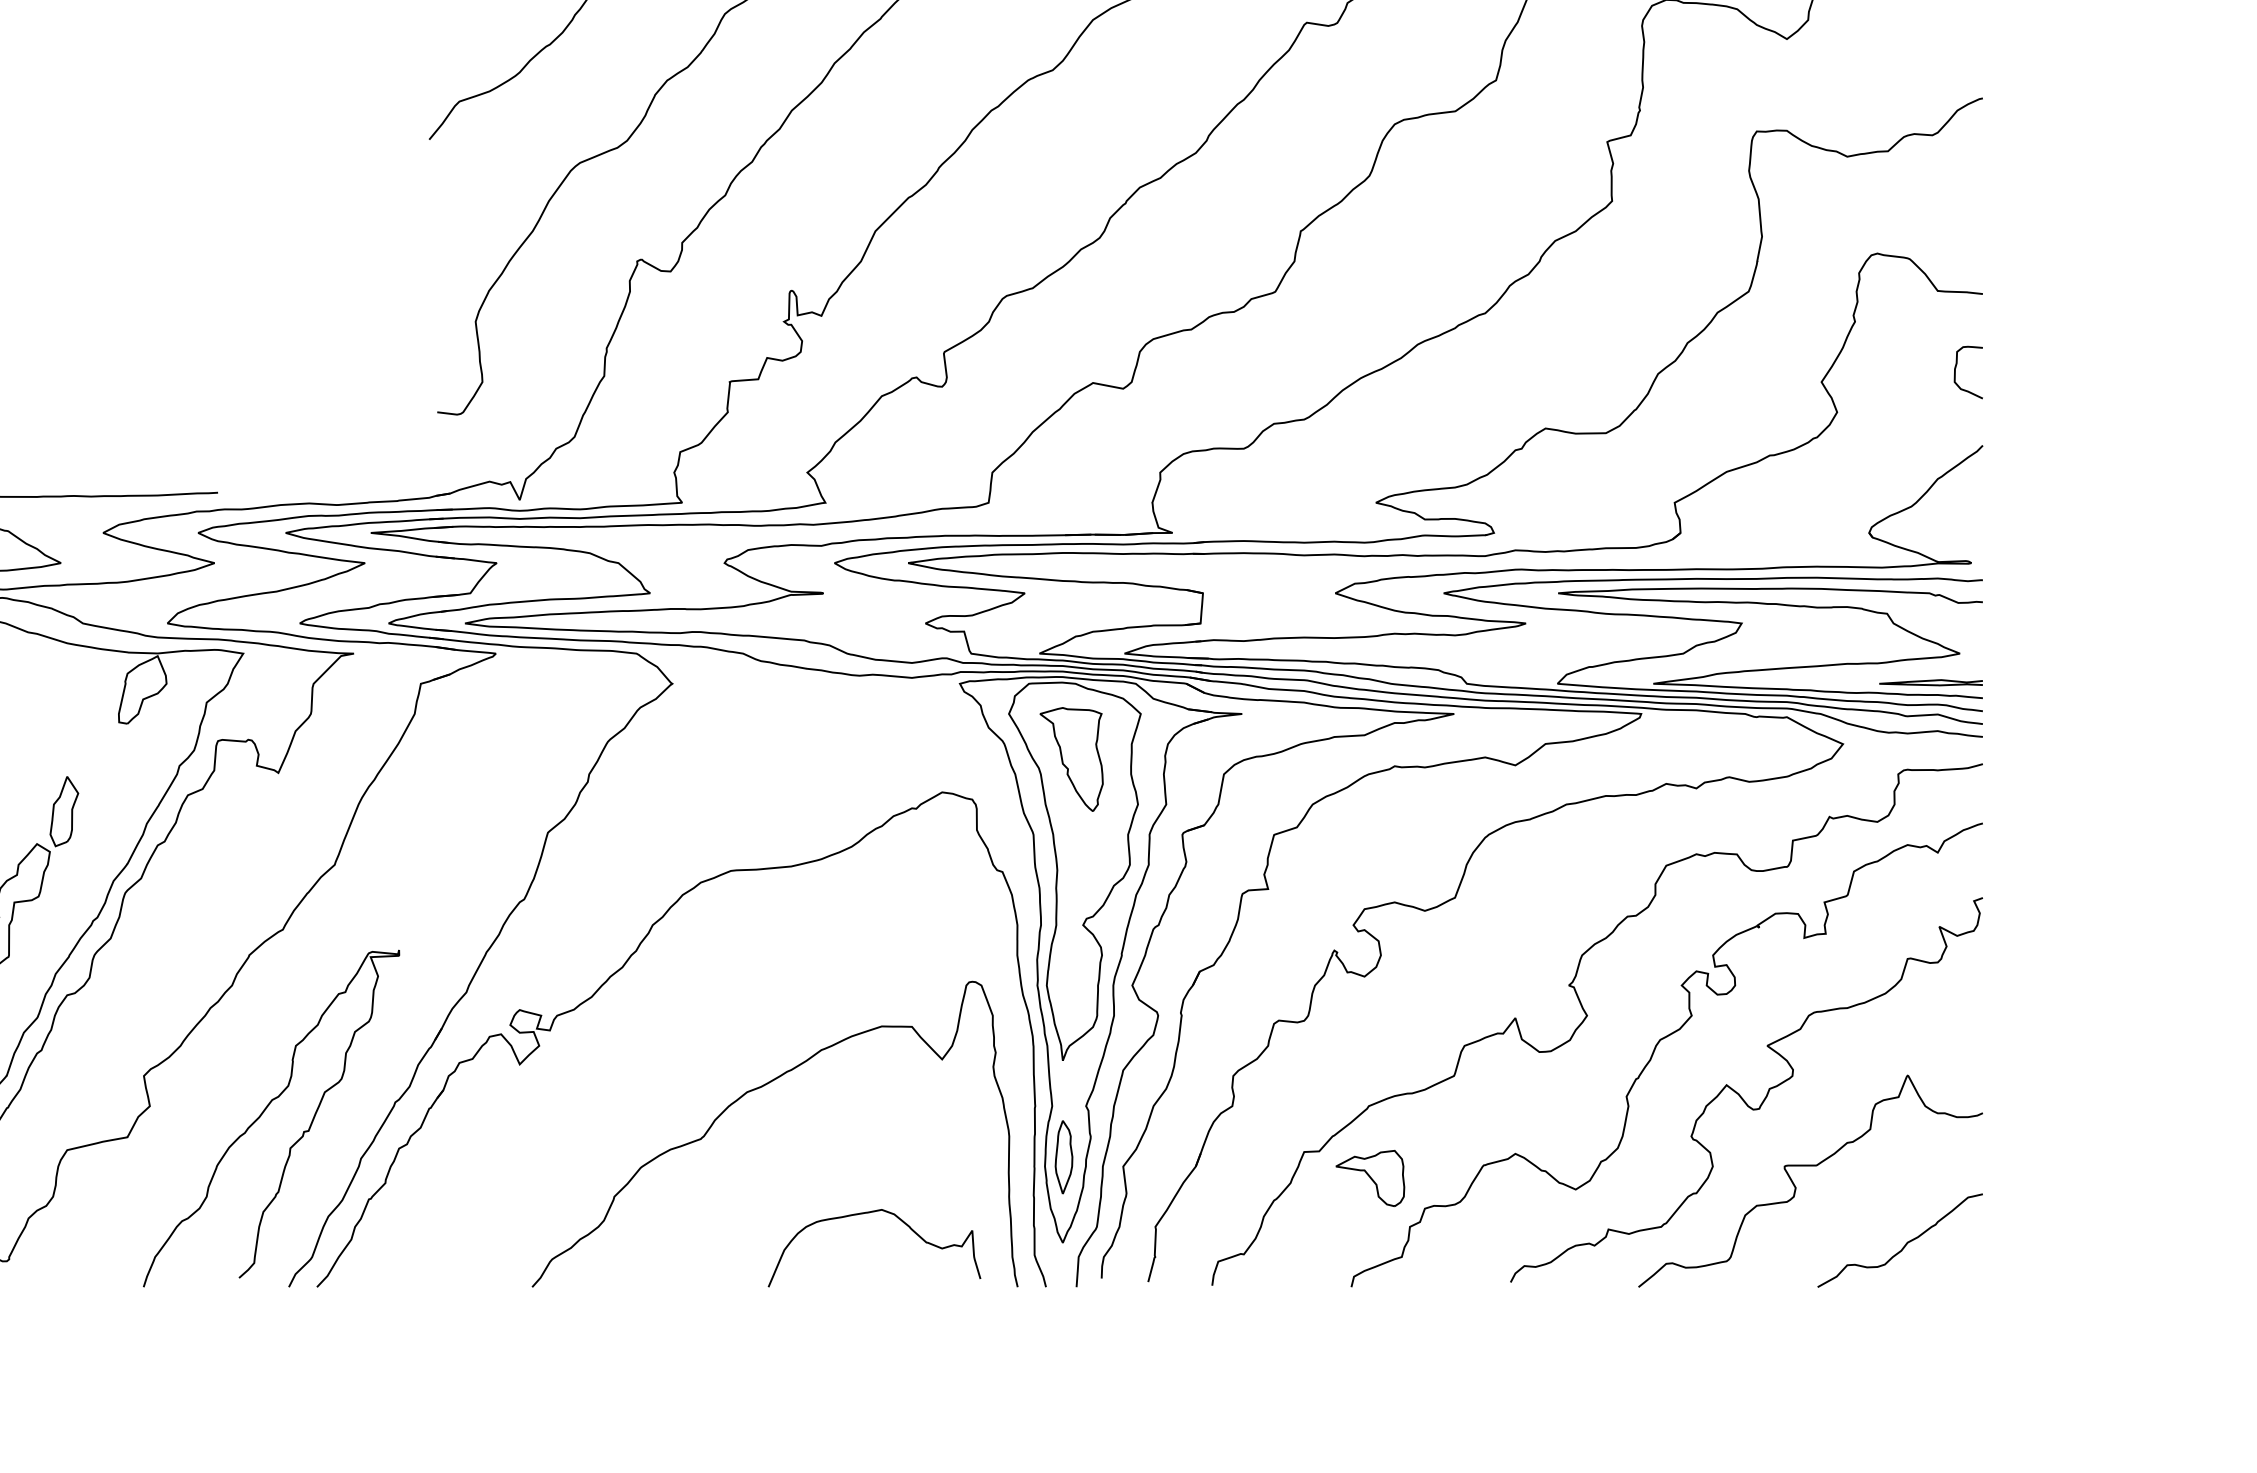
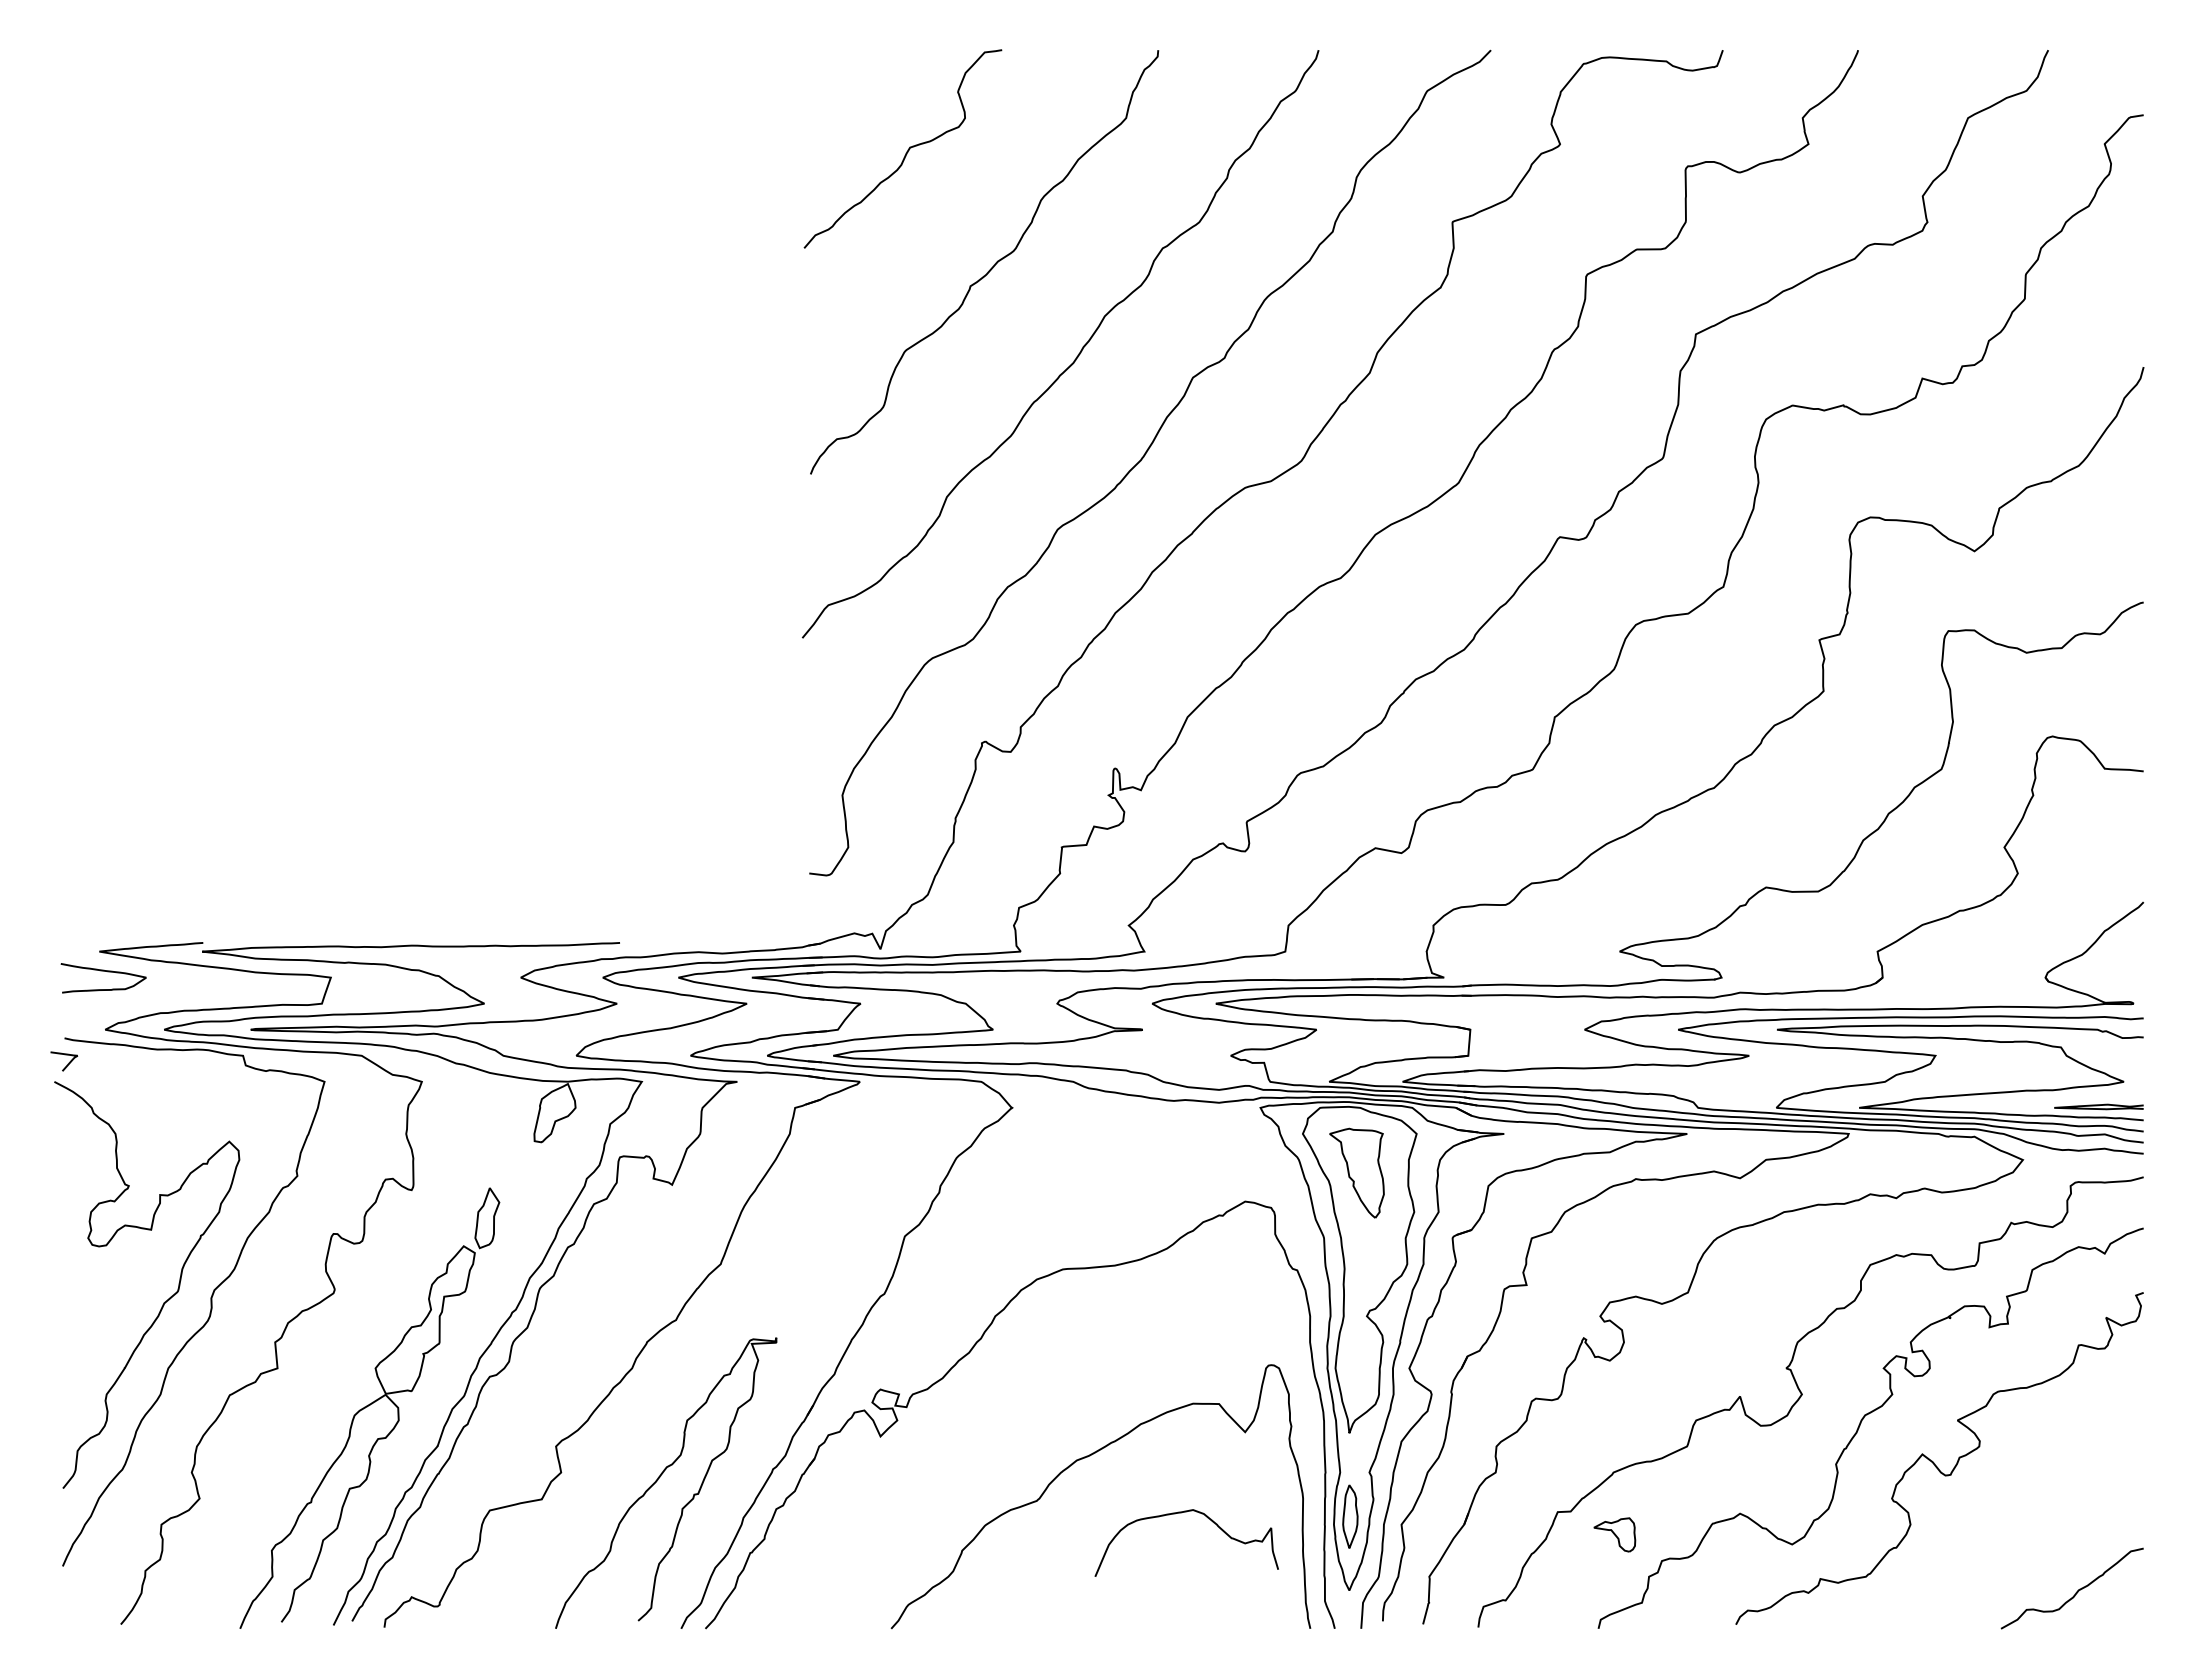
curve: (1956, 372) -> (2120, 839), removed
part: (1369, 1177) -> (1614, 1534), size x0.7
curve: (1796, 1186) -> (1982, 1541), removed
curve: (868, 1213) -> (1181, 1513), moved

